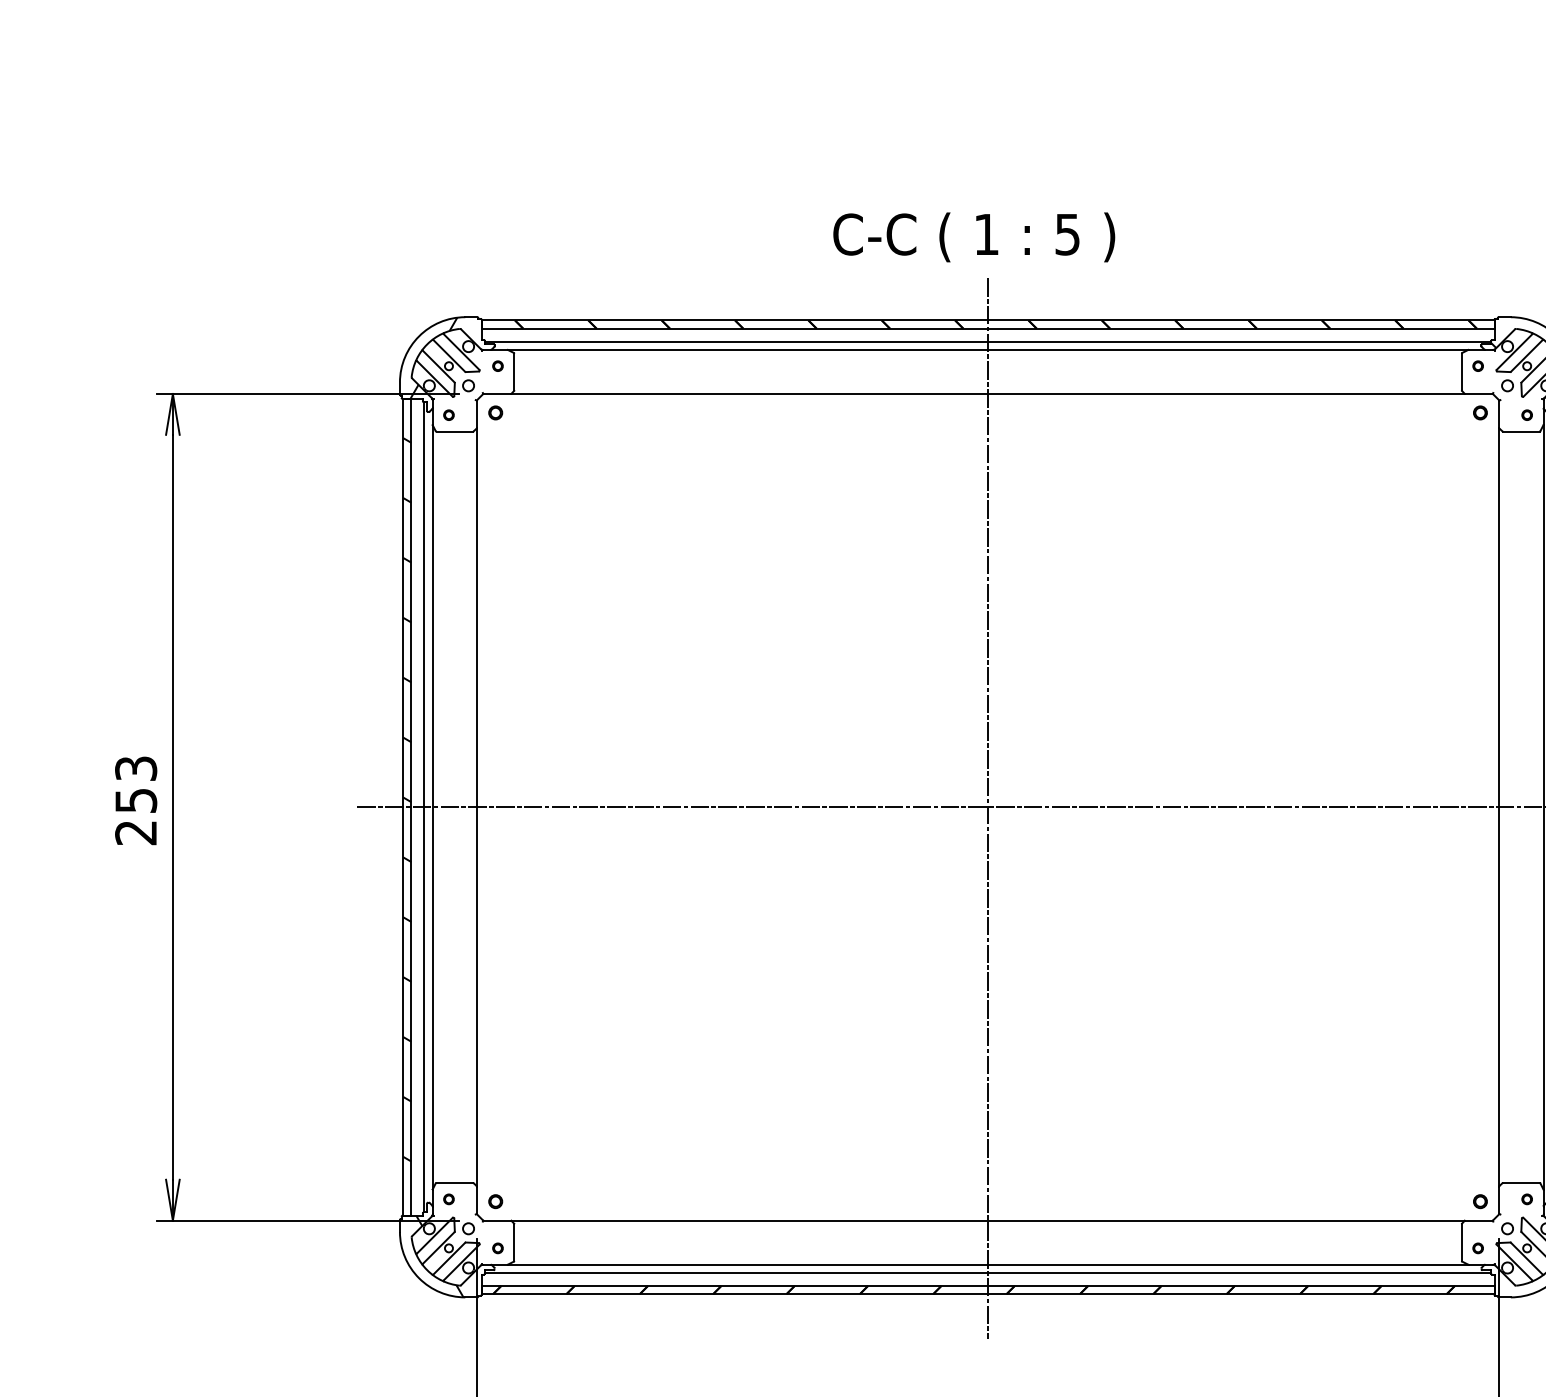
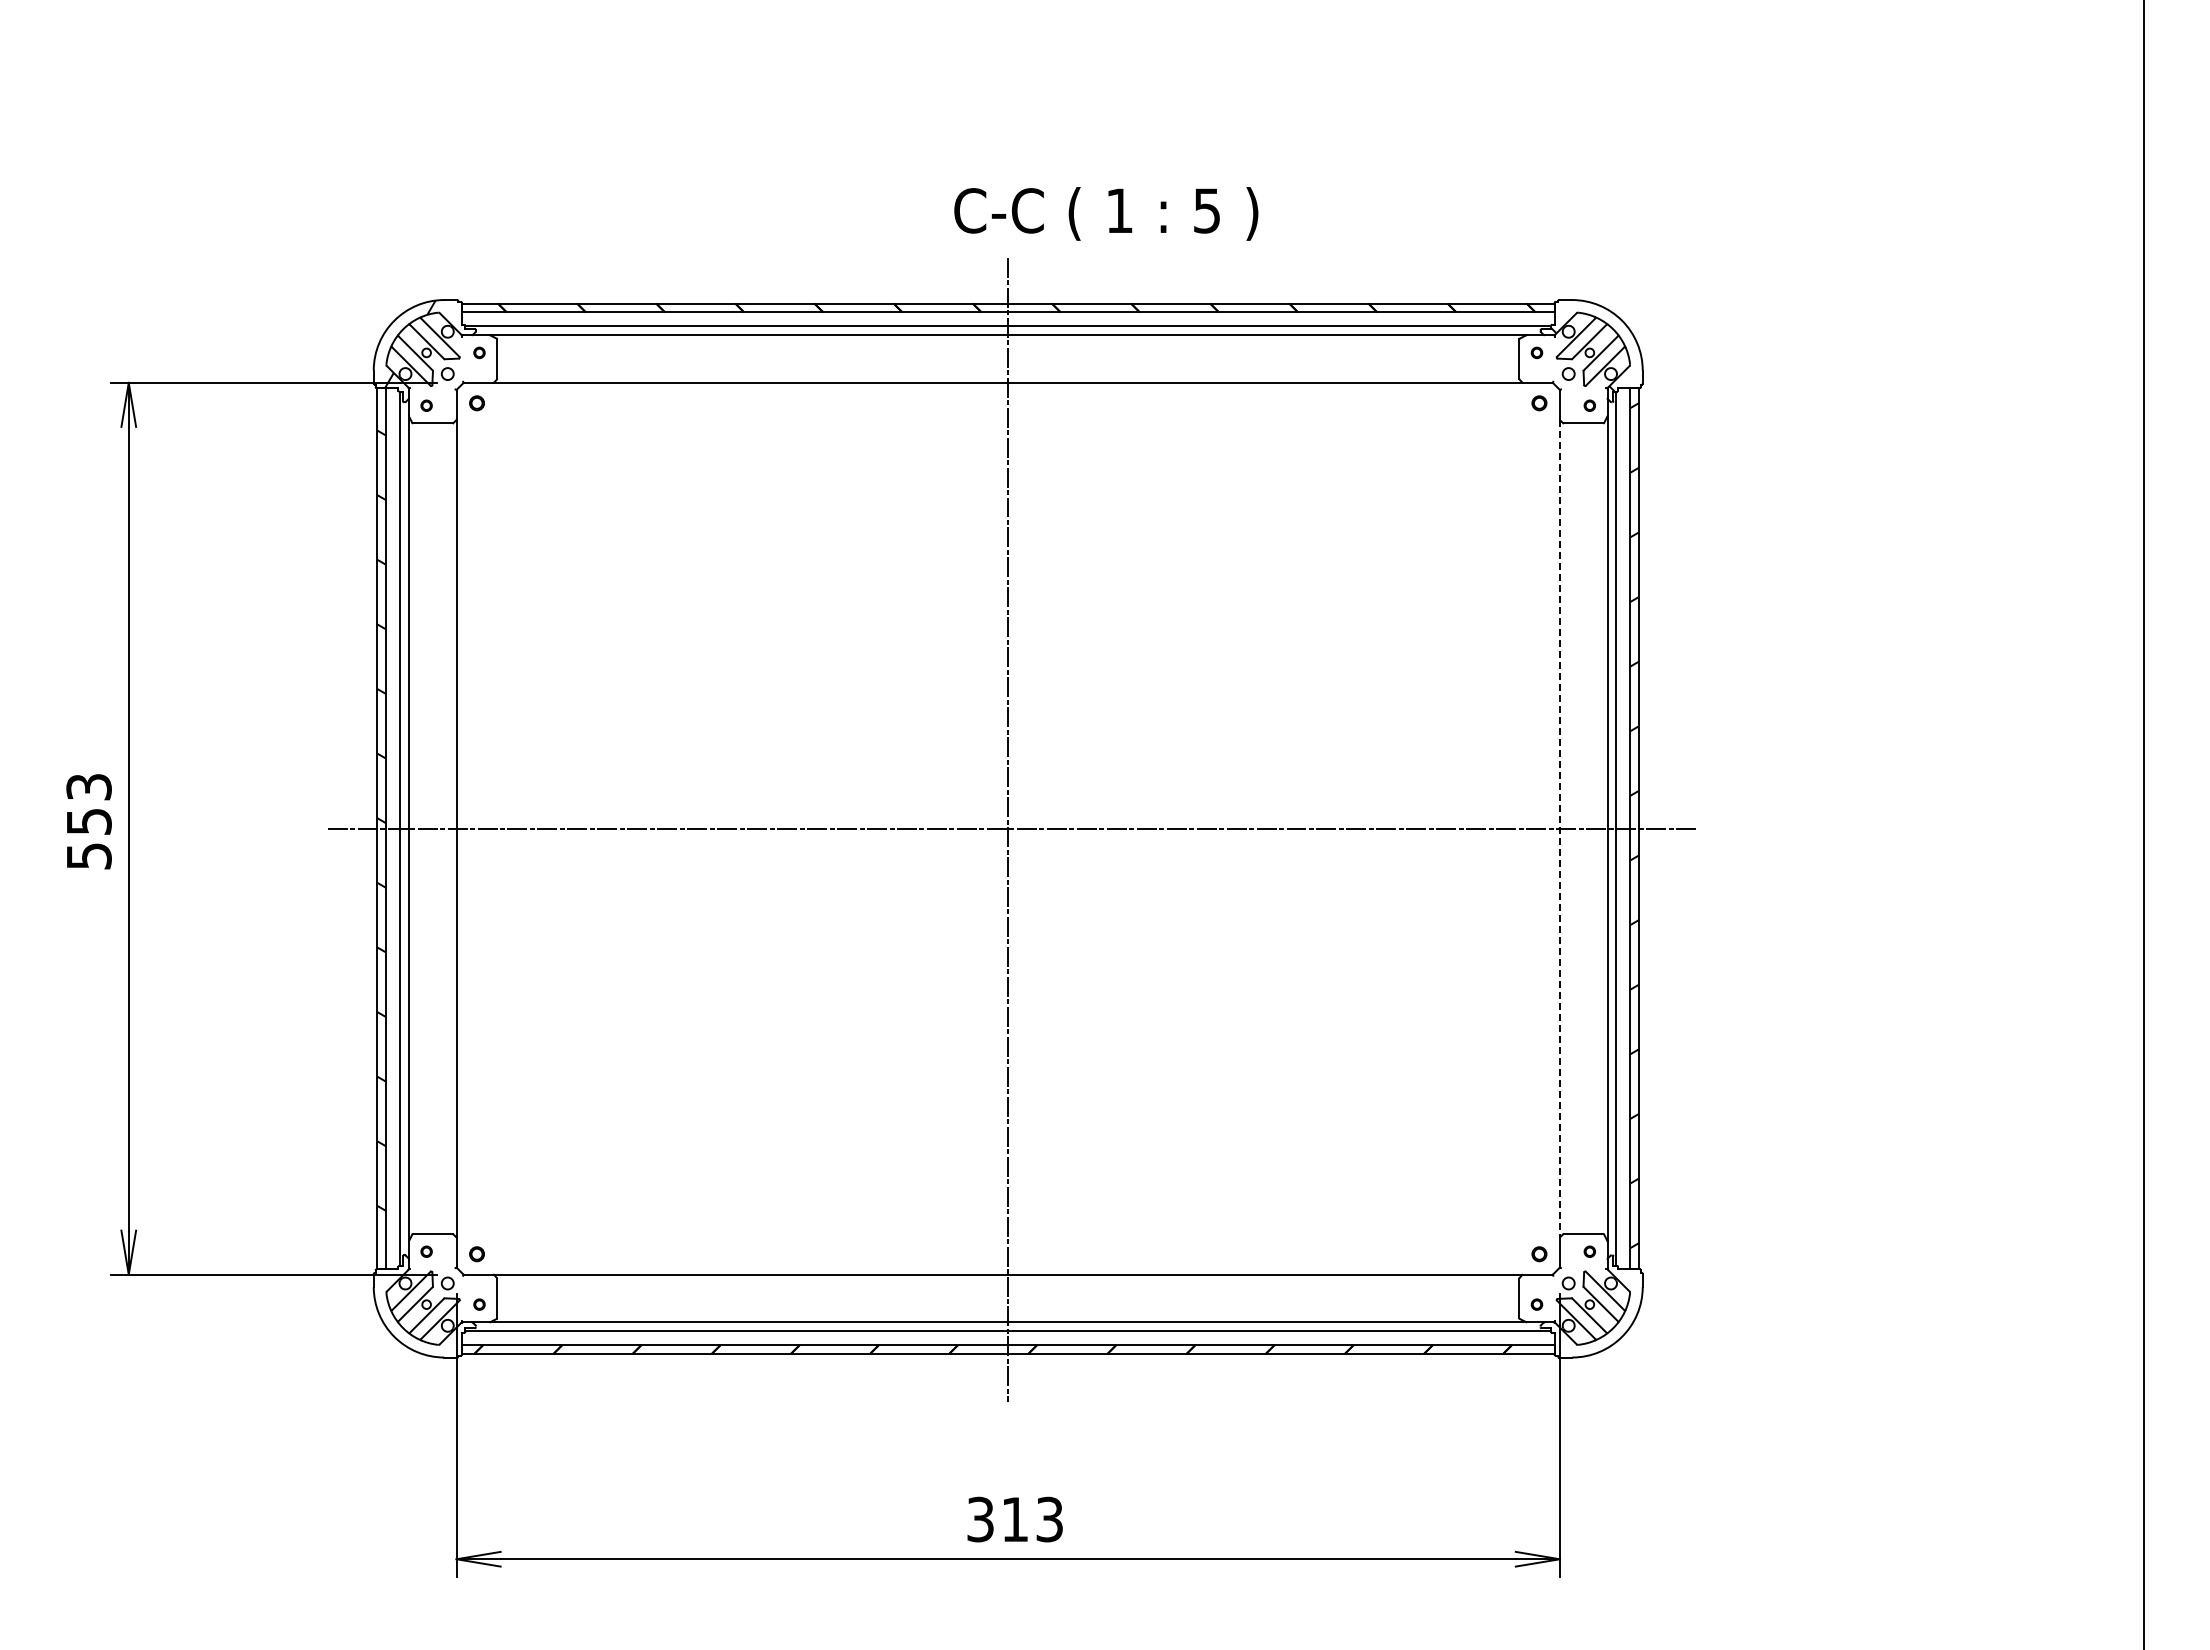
text: (974, 236) -> (1106, 213), moved
line: (1499, 807) -> (1559, 829), solid -> dashed
text: (135, 832) -> (88, 856), 253 -> 553
hatch: (439, 1256) -> (416, 1313), removed

